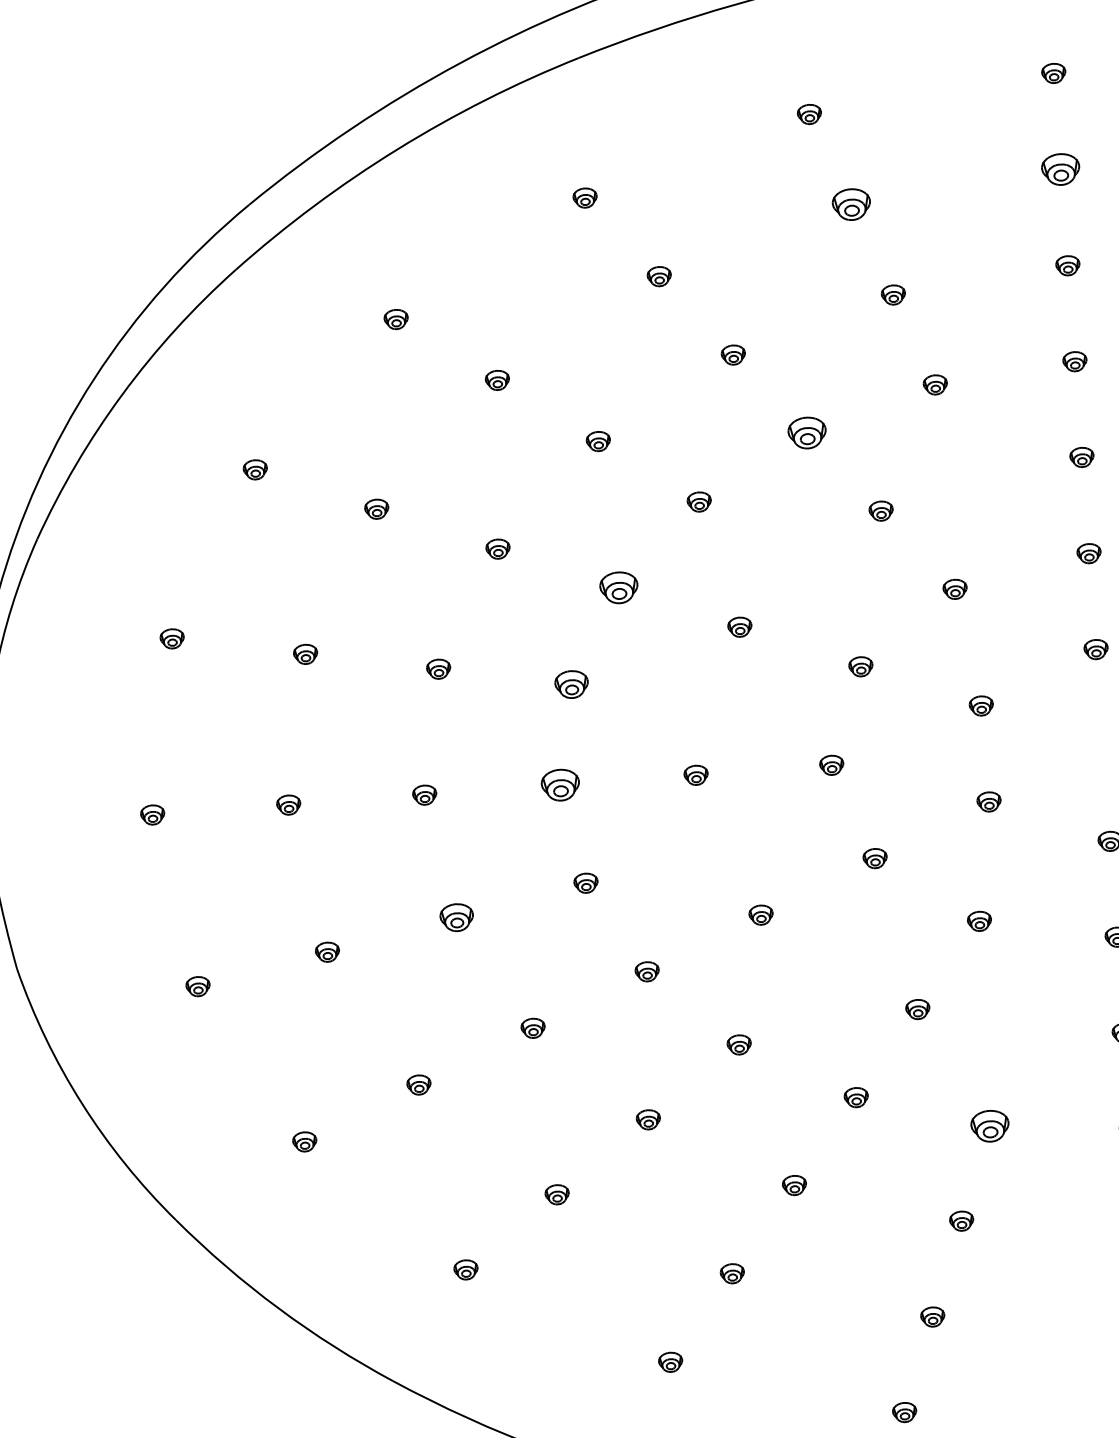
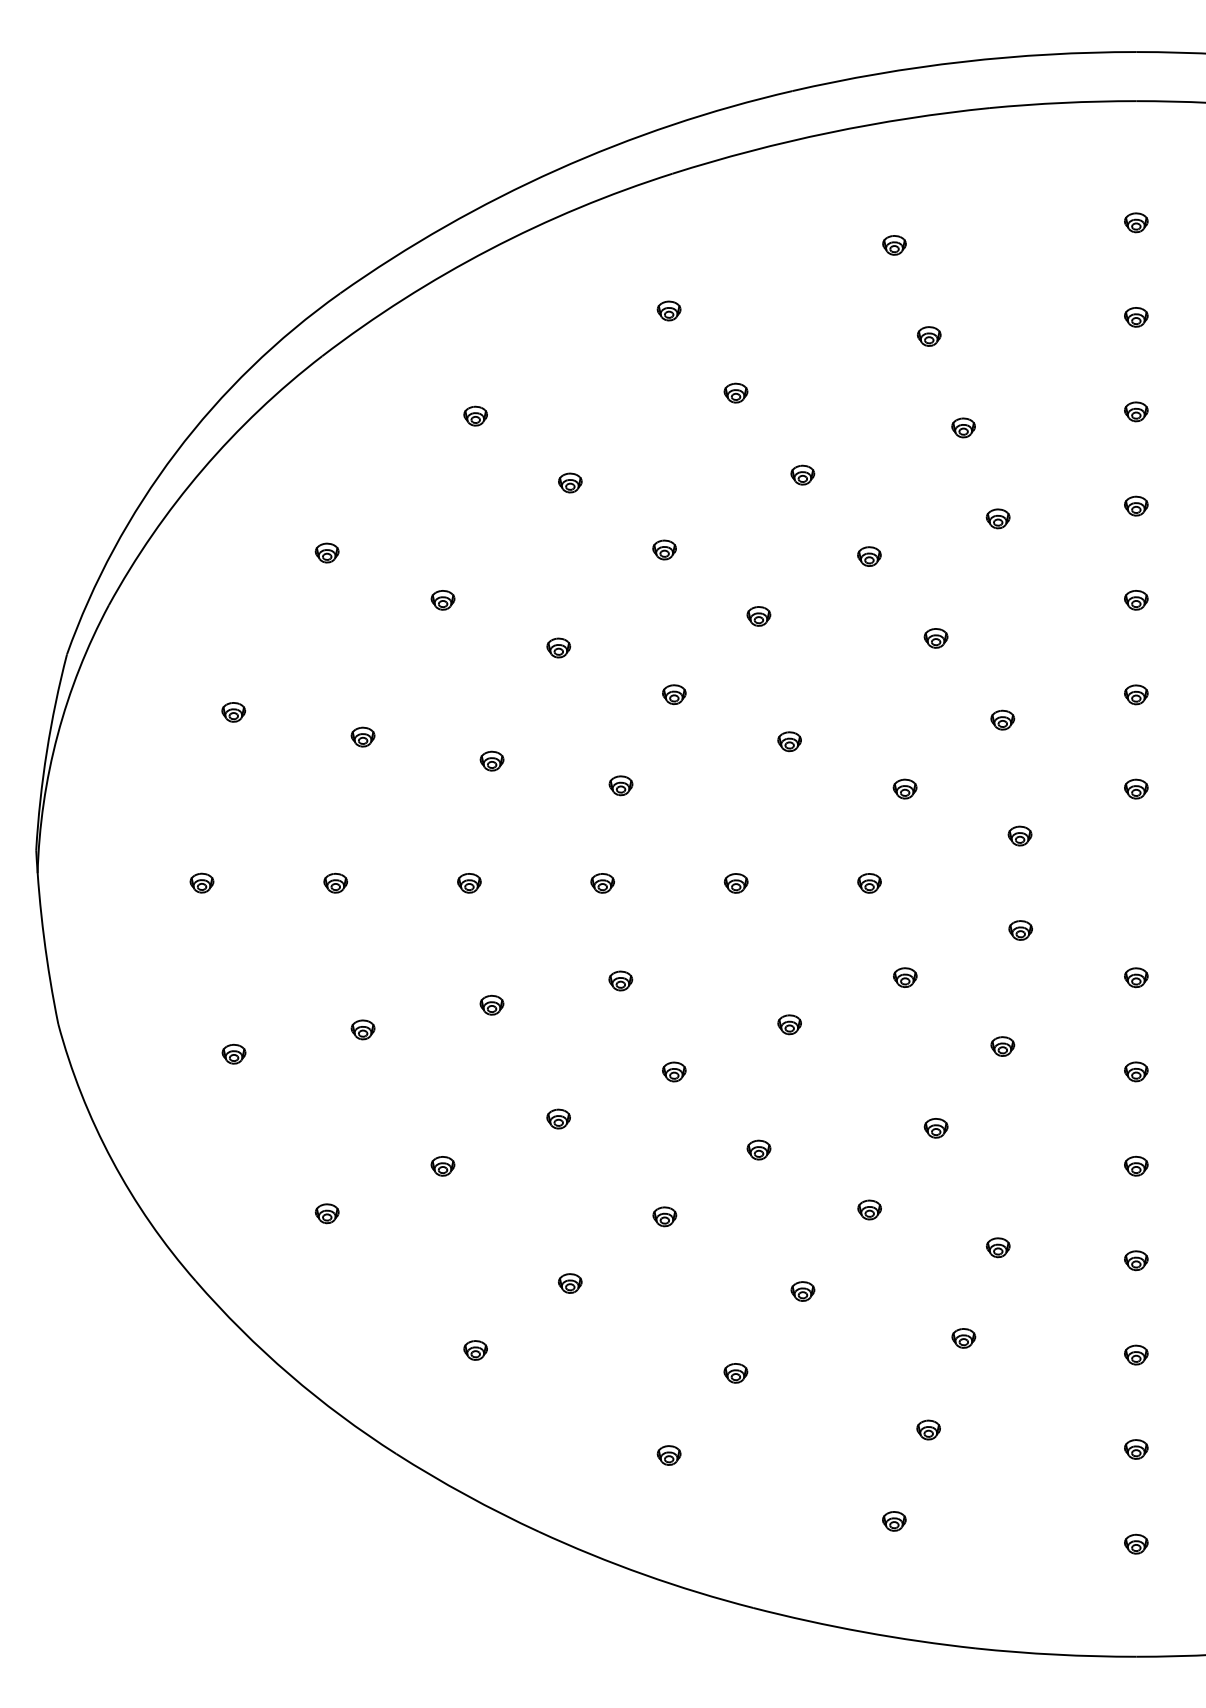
part: (1061, 169) -> (1136, 317), size x0.62
part: (851, 204) -> (929, 336), size x0.62
part: (807, 432) -> (869, 556), size x0.62
part: (619, 587) -> (674, 694), size x0.62
part: (571, 684) -> (620, 785), size x0.71
part: (560, 785) -> (602, 883), size x0.62
part: (456, 916) -> (491, 1004), size x0.71
part: (989, 1126) -> (997, 1247), size x0.62

